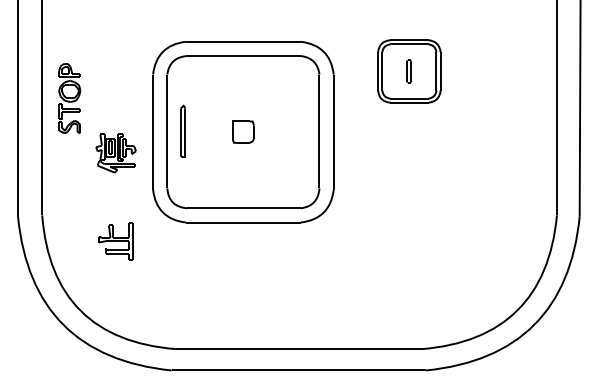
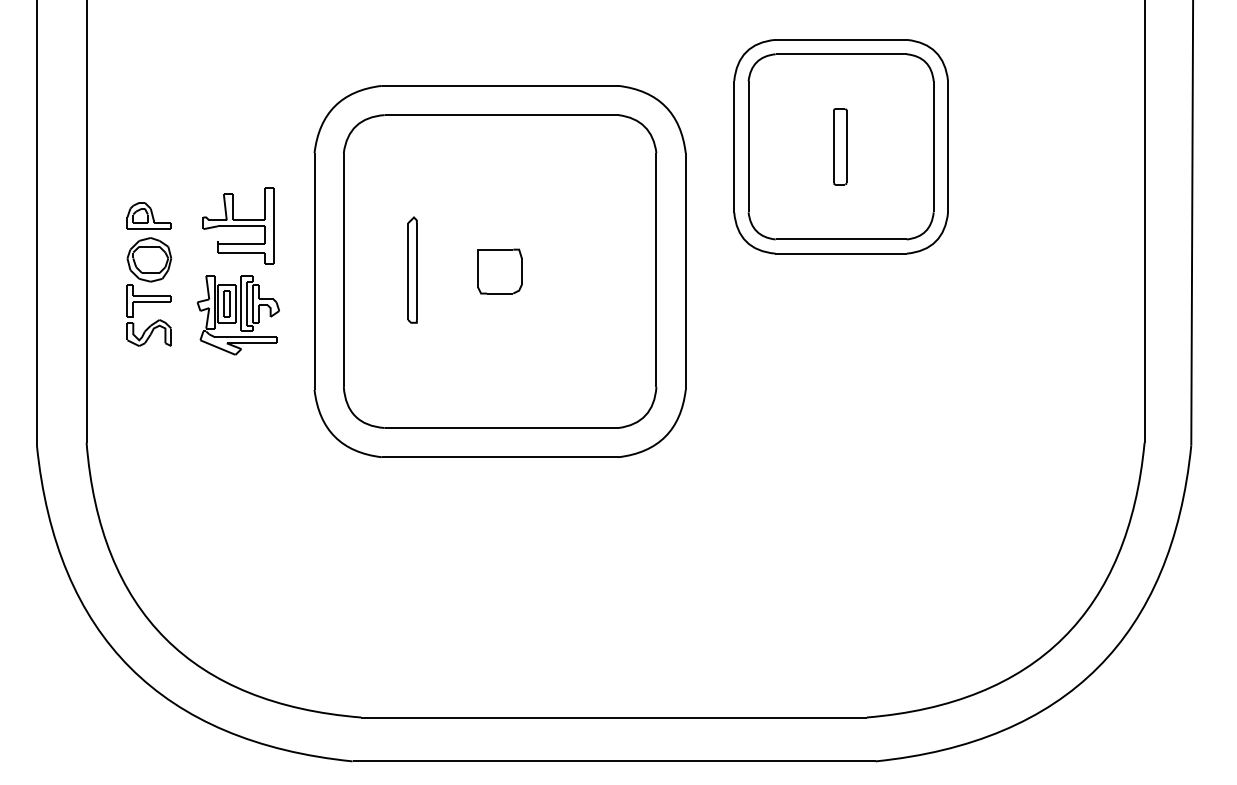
part: (409, 71) -> (841, 146), size x1.67
part: (69, 98) -> (148, 274), moved
part: (182, 130) -> (411, 268), moved
part: (115, 241) -> (237, 227), moved

